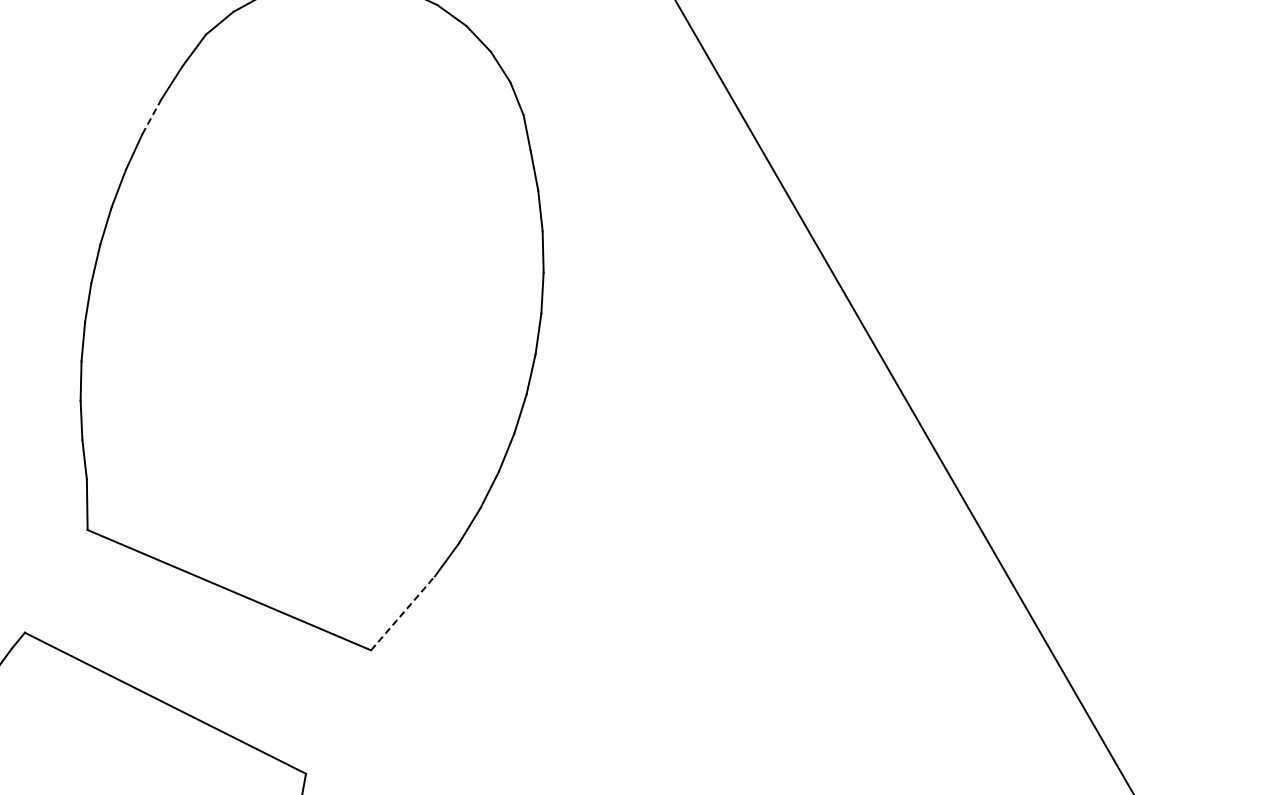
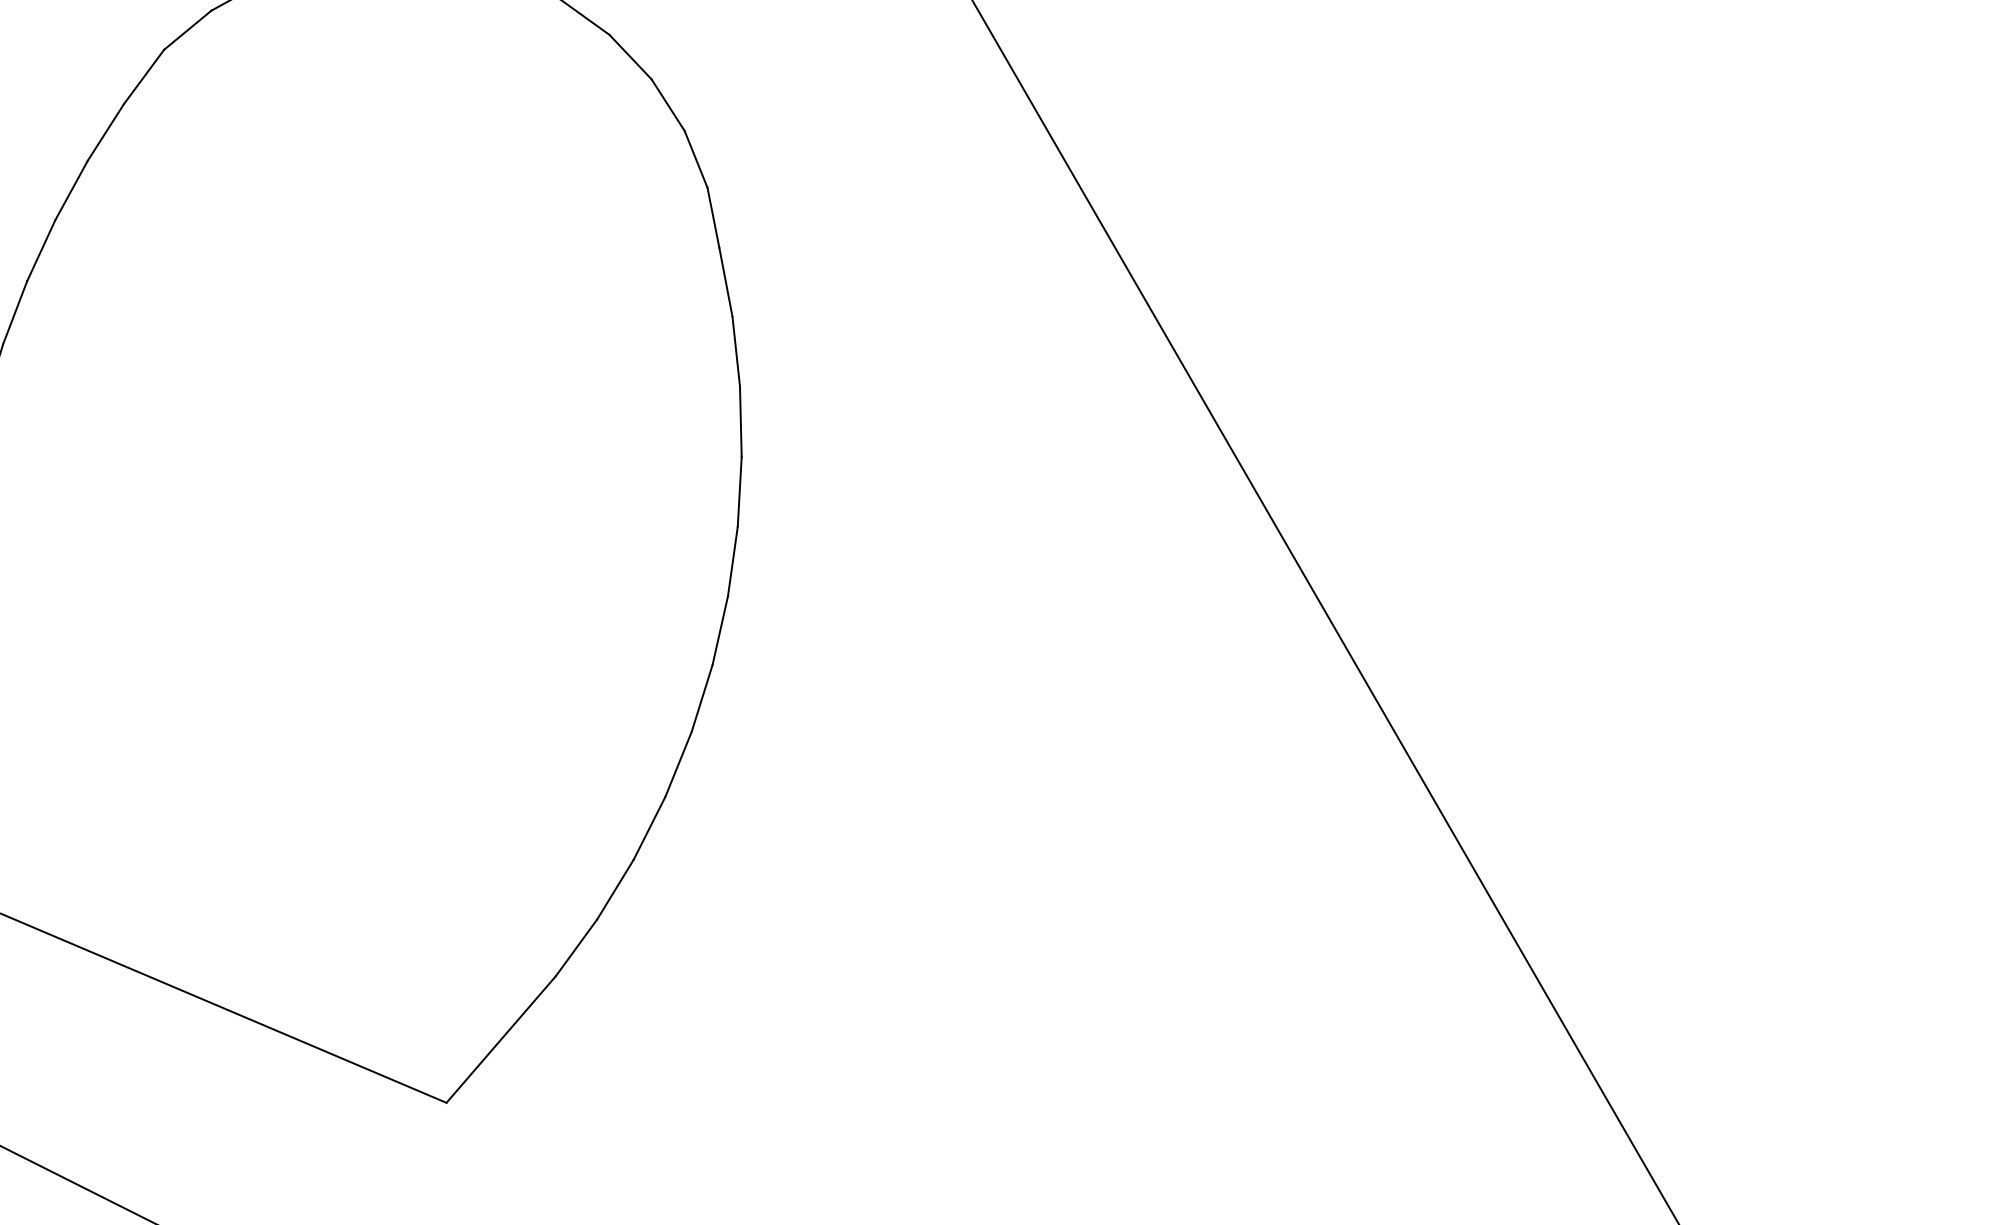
line: (151, 116) -> (70, 189), dashed -> solid
line: (403, 613) -> (501, 1039), dashed -> solid

